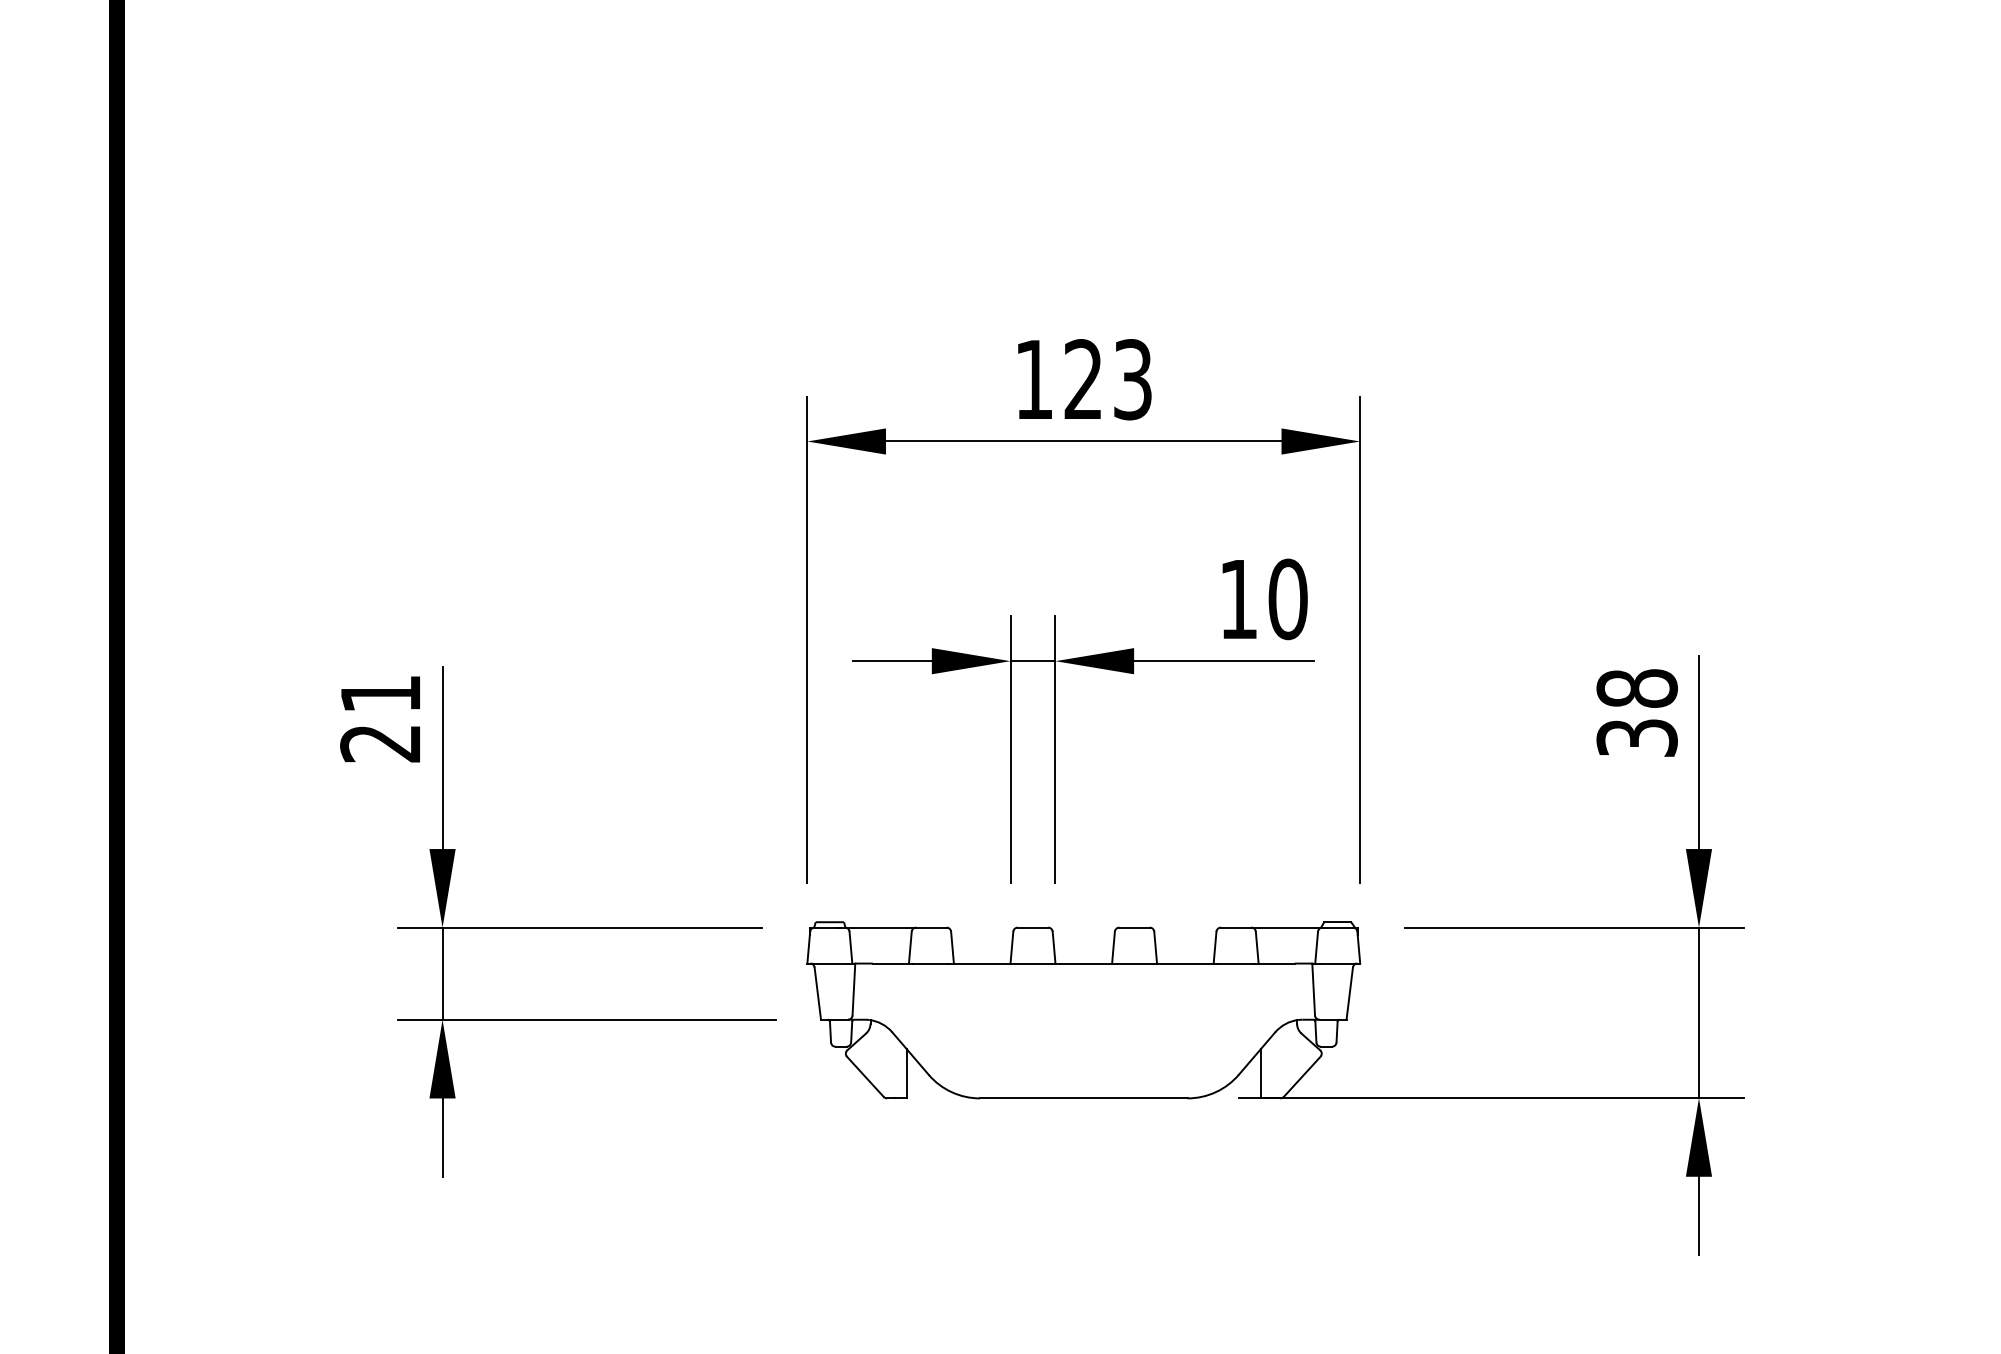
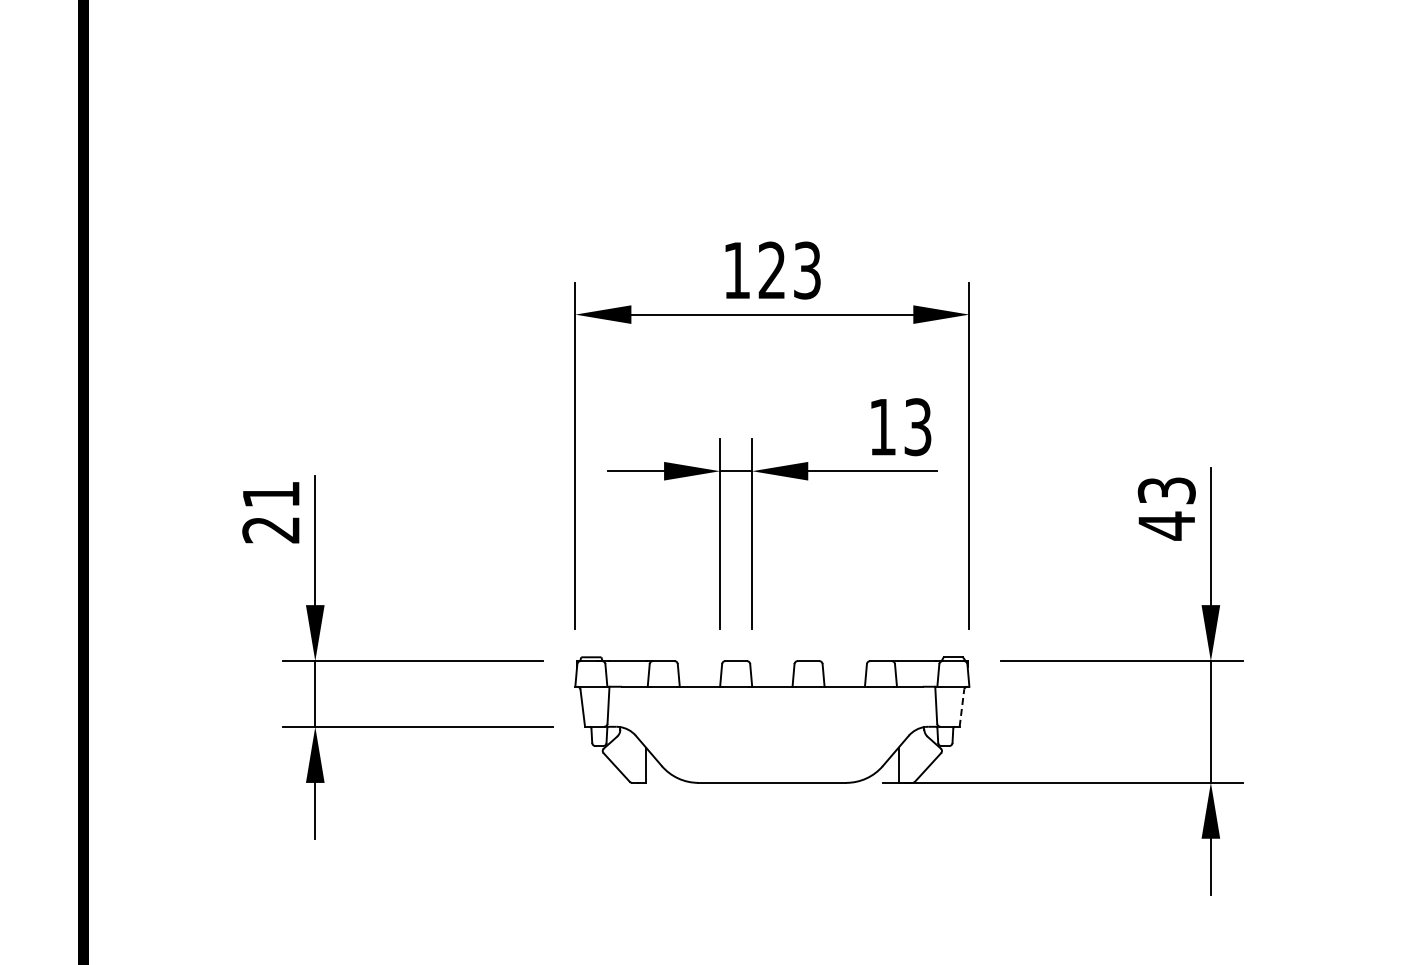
text: (1287, 599) -> (917, 427), 10 -> 13
text: (1636, 713) -> (1166, 508), 38 -> 43
line: (1349, 994) -> (961, 708), solid -> dashed

